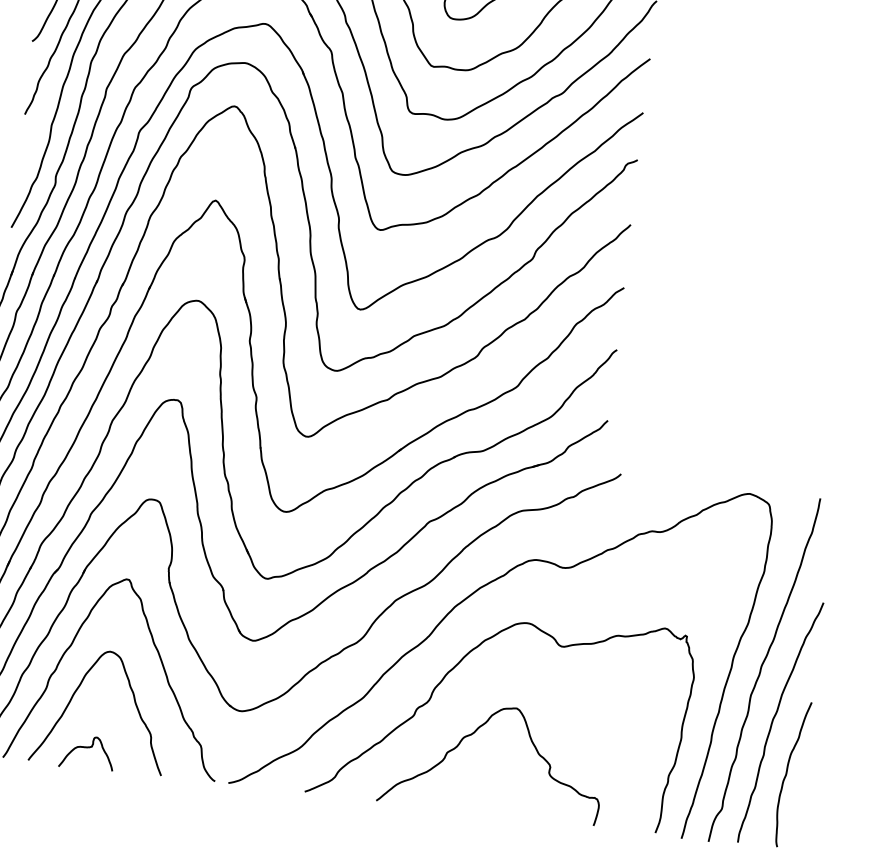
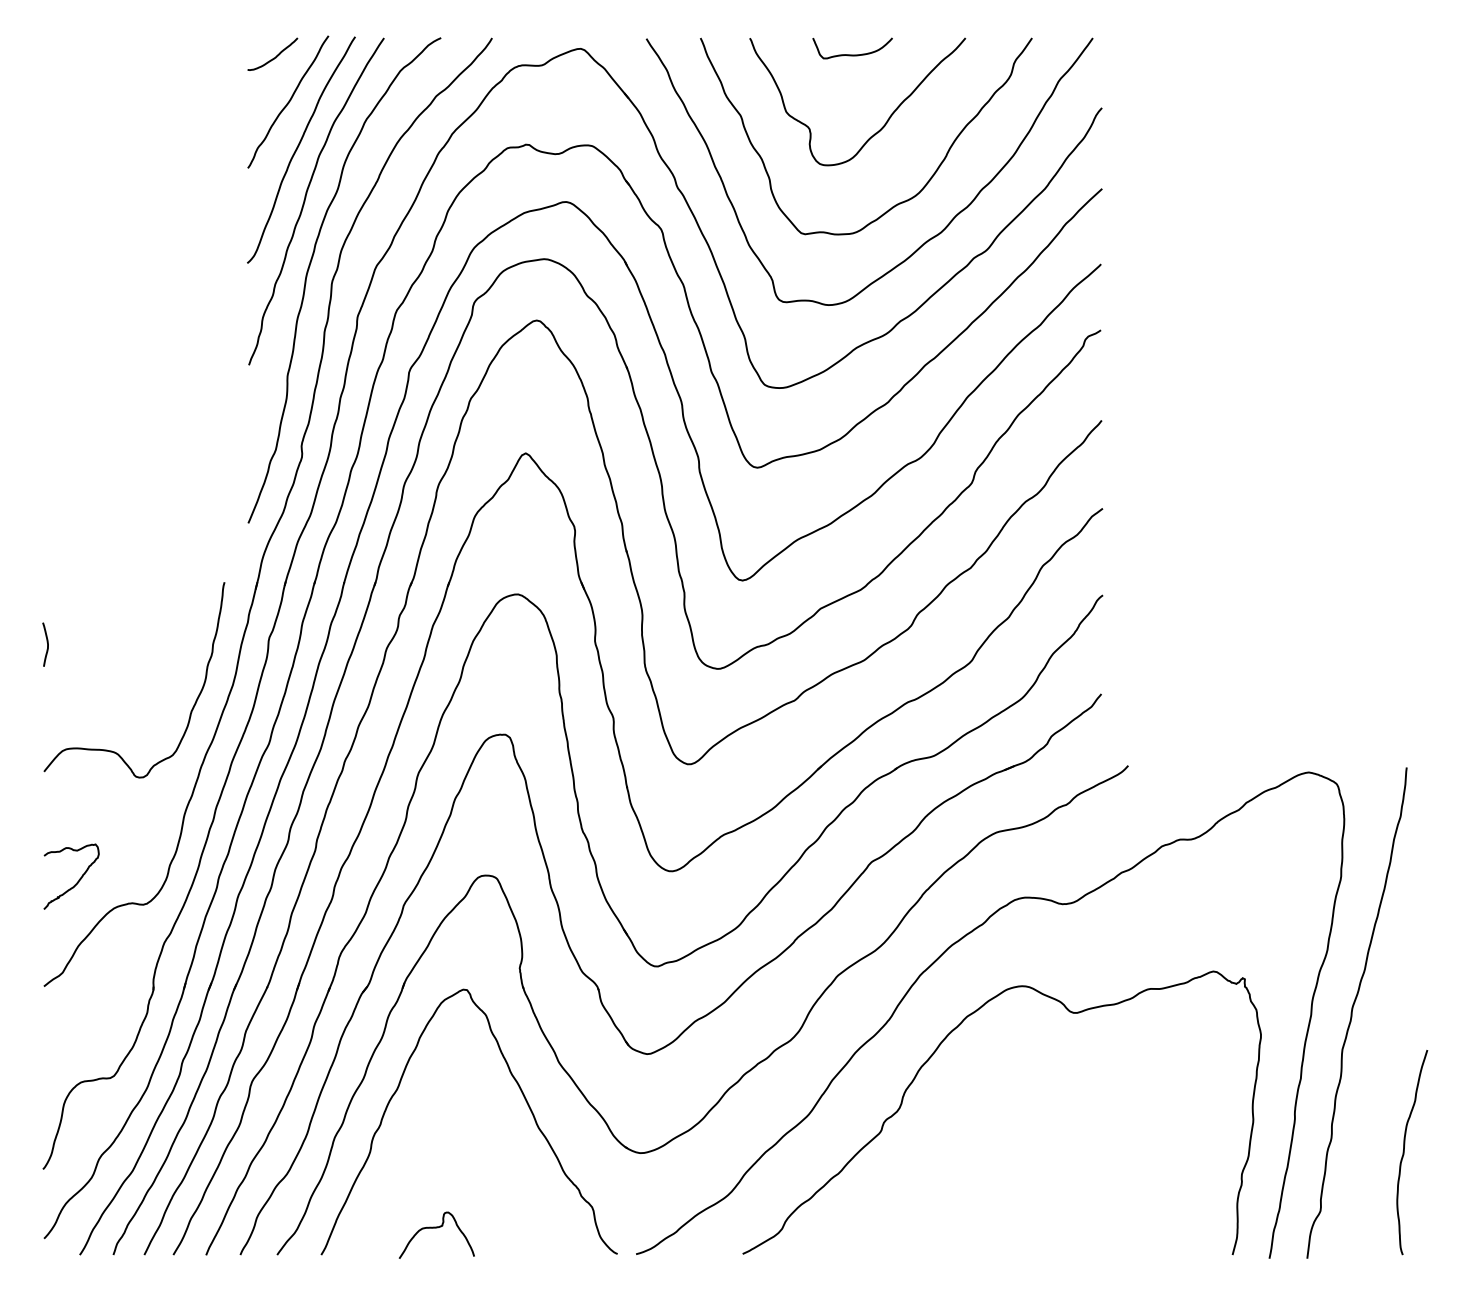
curve: (75, 692) -> (411, 1153), removed
curve: (774, 718) -> (1378, 1078), removed
curve: (474, 733) -> (967, 1146), removed

